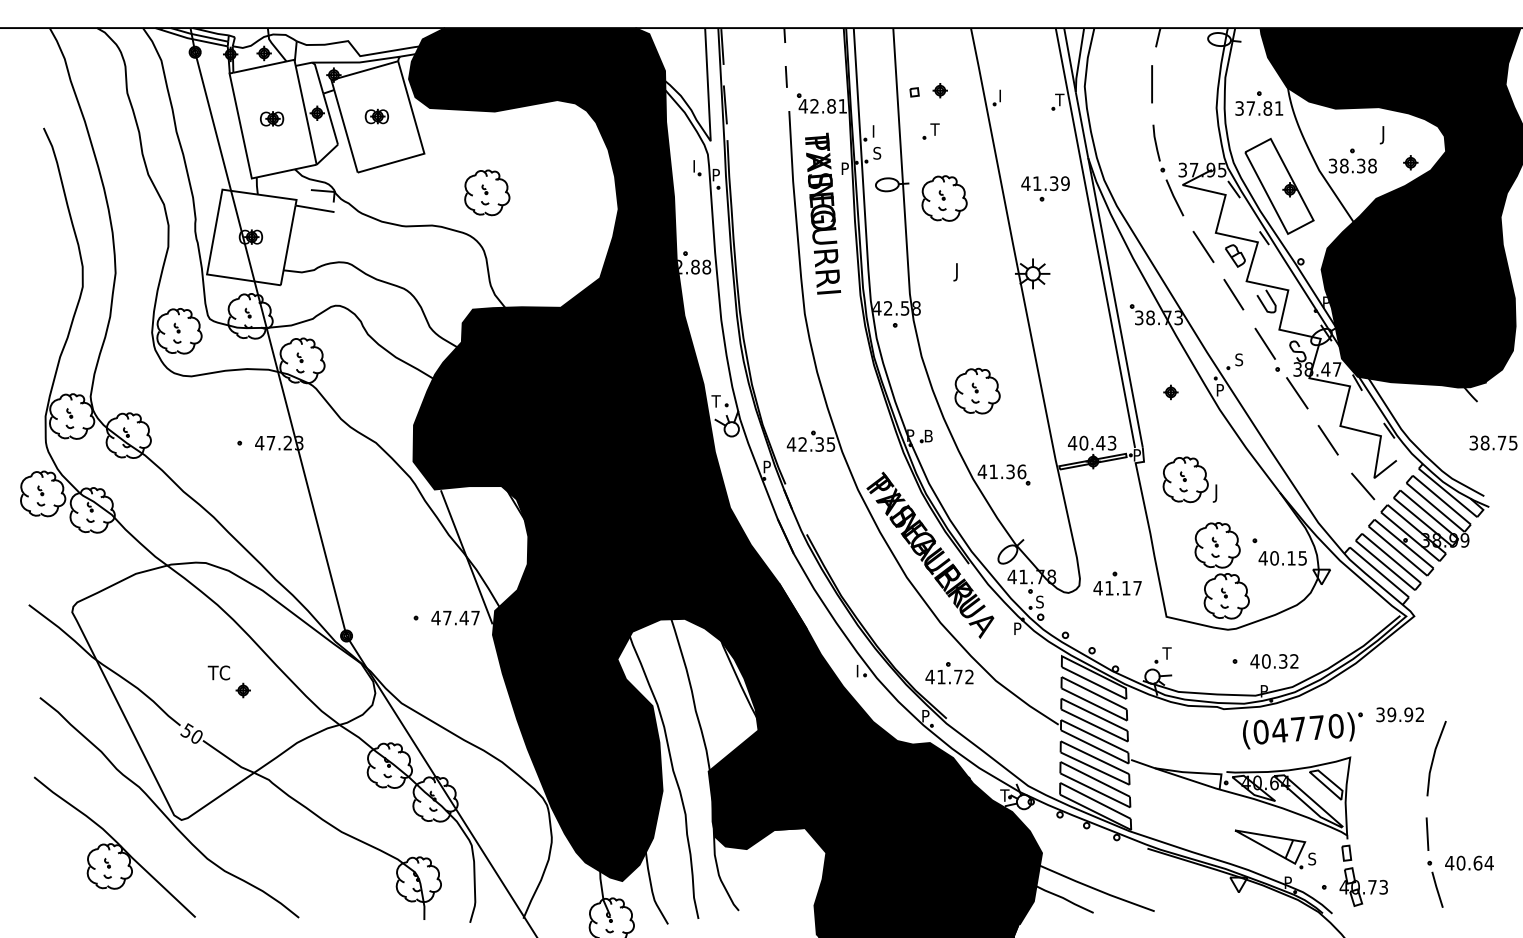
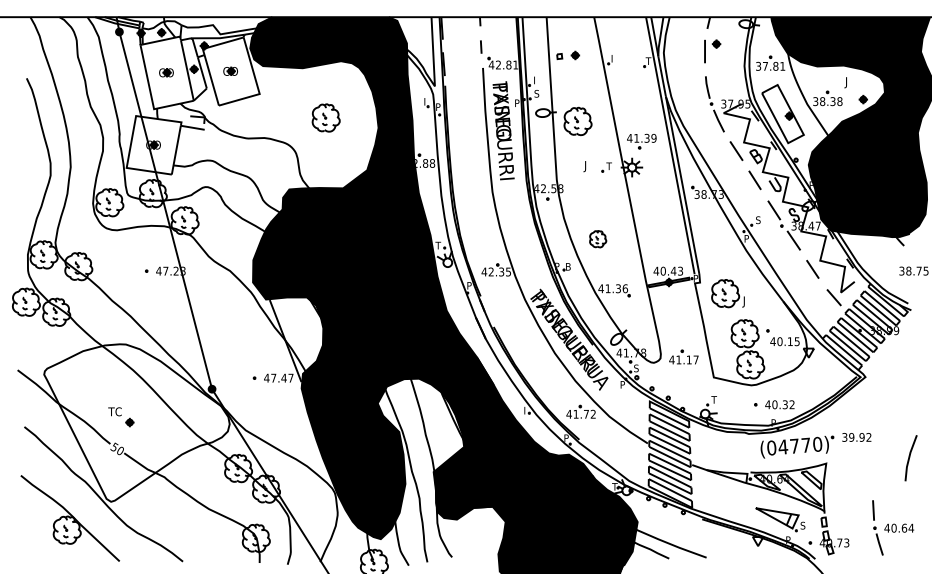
part: (930, 131) -> (606, 167), moved
part: (1045, 188) -> (641, 141), moved
part: (486, 192) -> (325, 117), moved
part: (976, 389) -> (597, 238), size x0.6
part: (1170, 391) -> (716, 43), moved
part: (229, 682) -> (121, 417), moved
line: (1435, 757) -> (910, 457), moved

